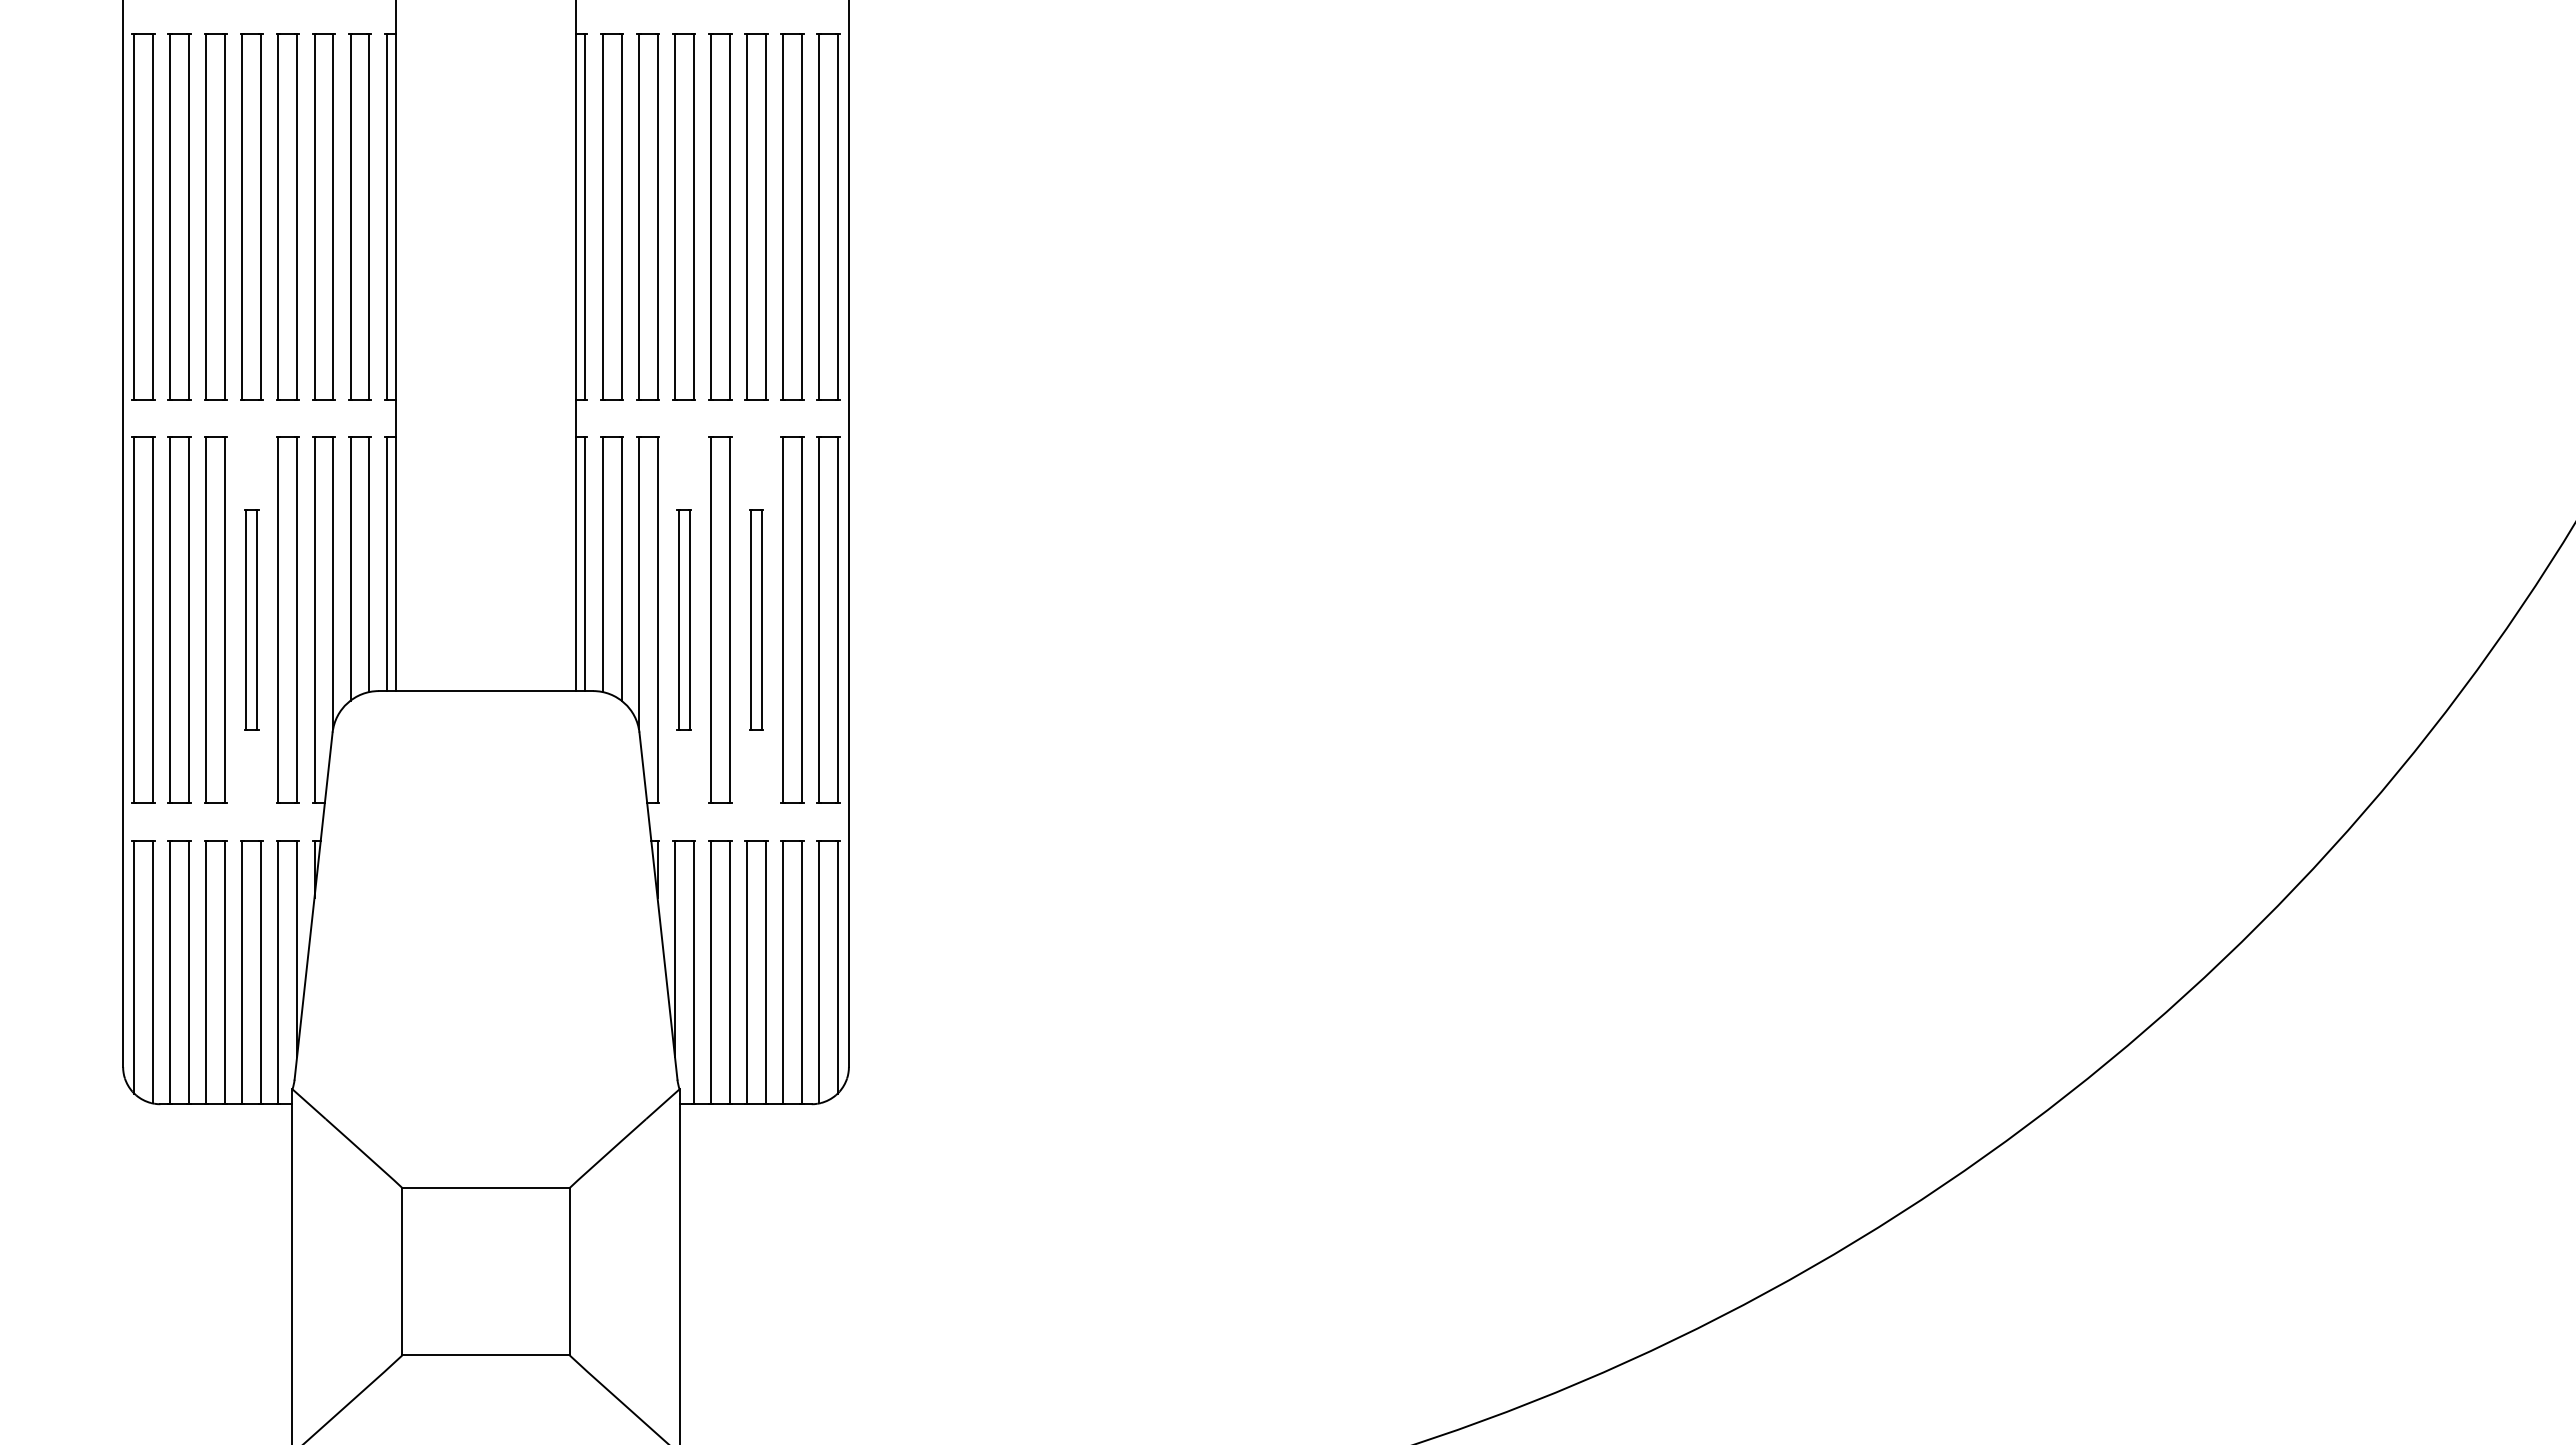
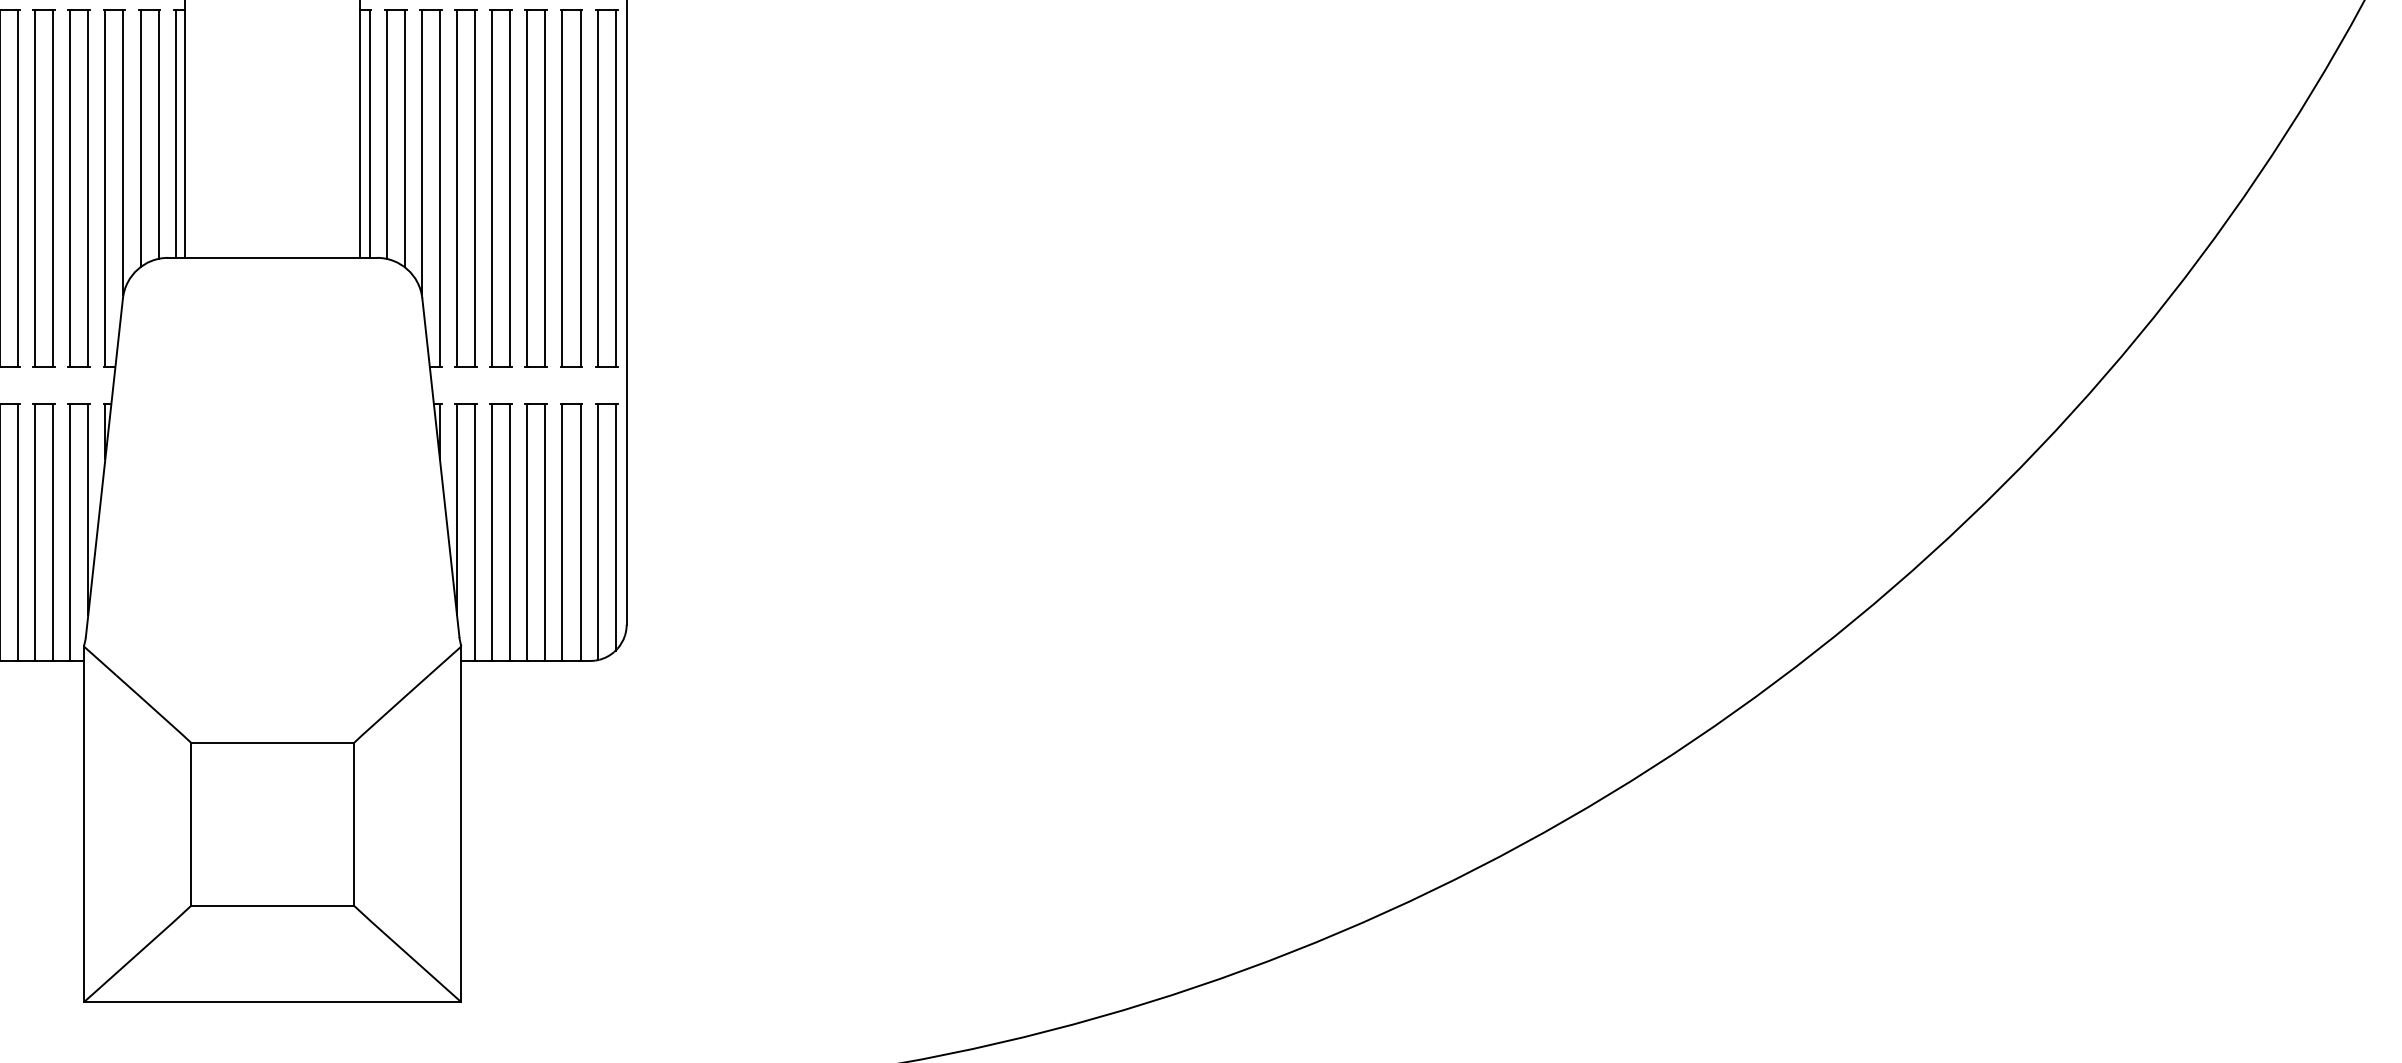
part: (251, 619) -> (43, 188), size x1.67
part: (683, 619) -> (465, 188), size x1.67
part: (756, 619) -> (536, 188), size x1.67

